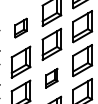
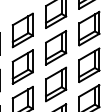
part: (20, 27) -> (22, 29), size x1.67
part: (51, 77) -> (55, 83), size x1.67

